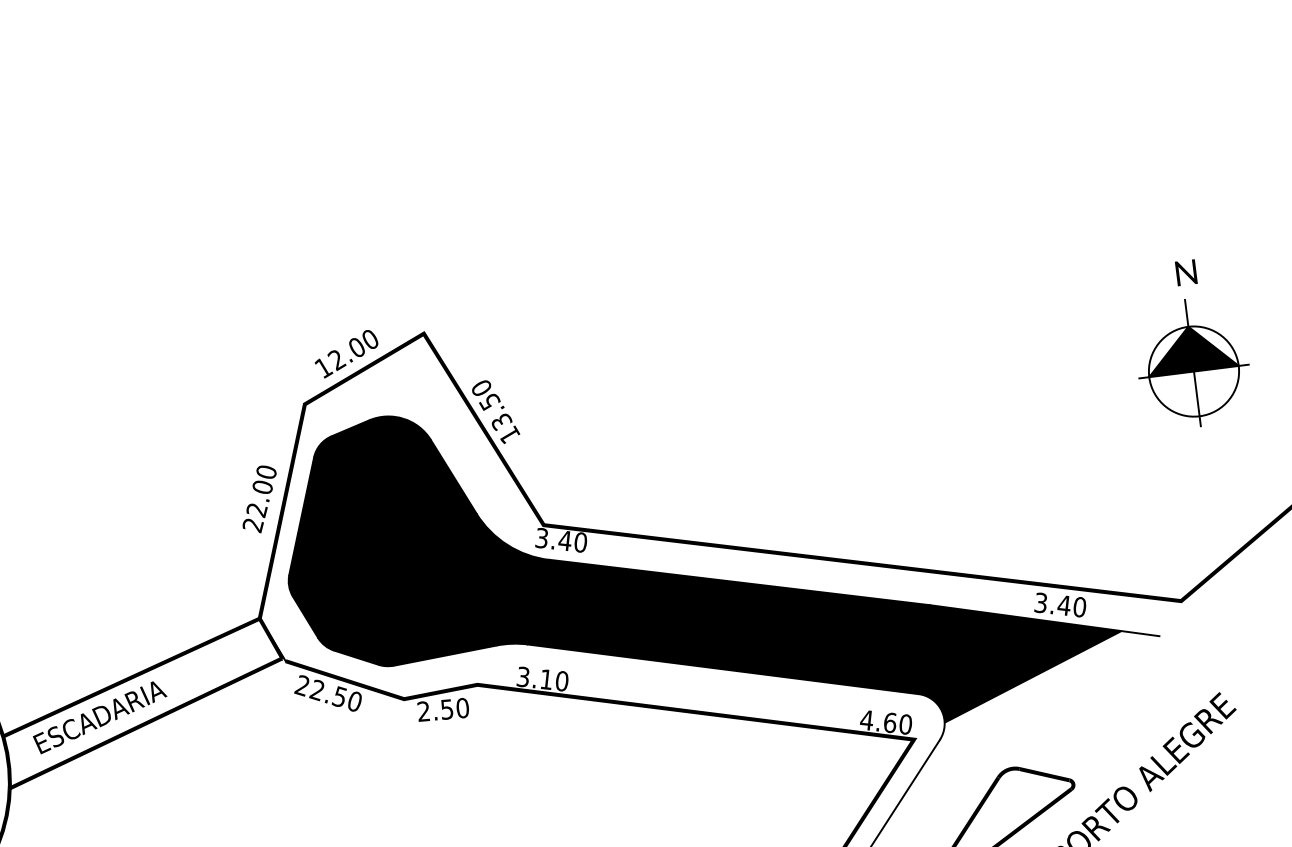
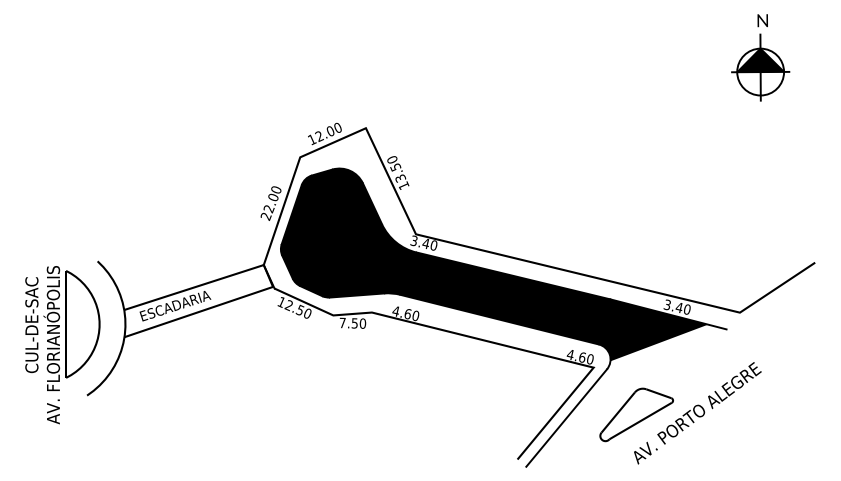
part: (1190, 343) -> (760, 57), moved
text: (533, 678) -> (401, 312), 3.10 -> 4.60
text: (301, 684) -> (281, 301), 22.50 -> 12.50
text: (423, 710) -> (342, 322), 2.50 -> 7.50

